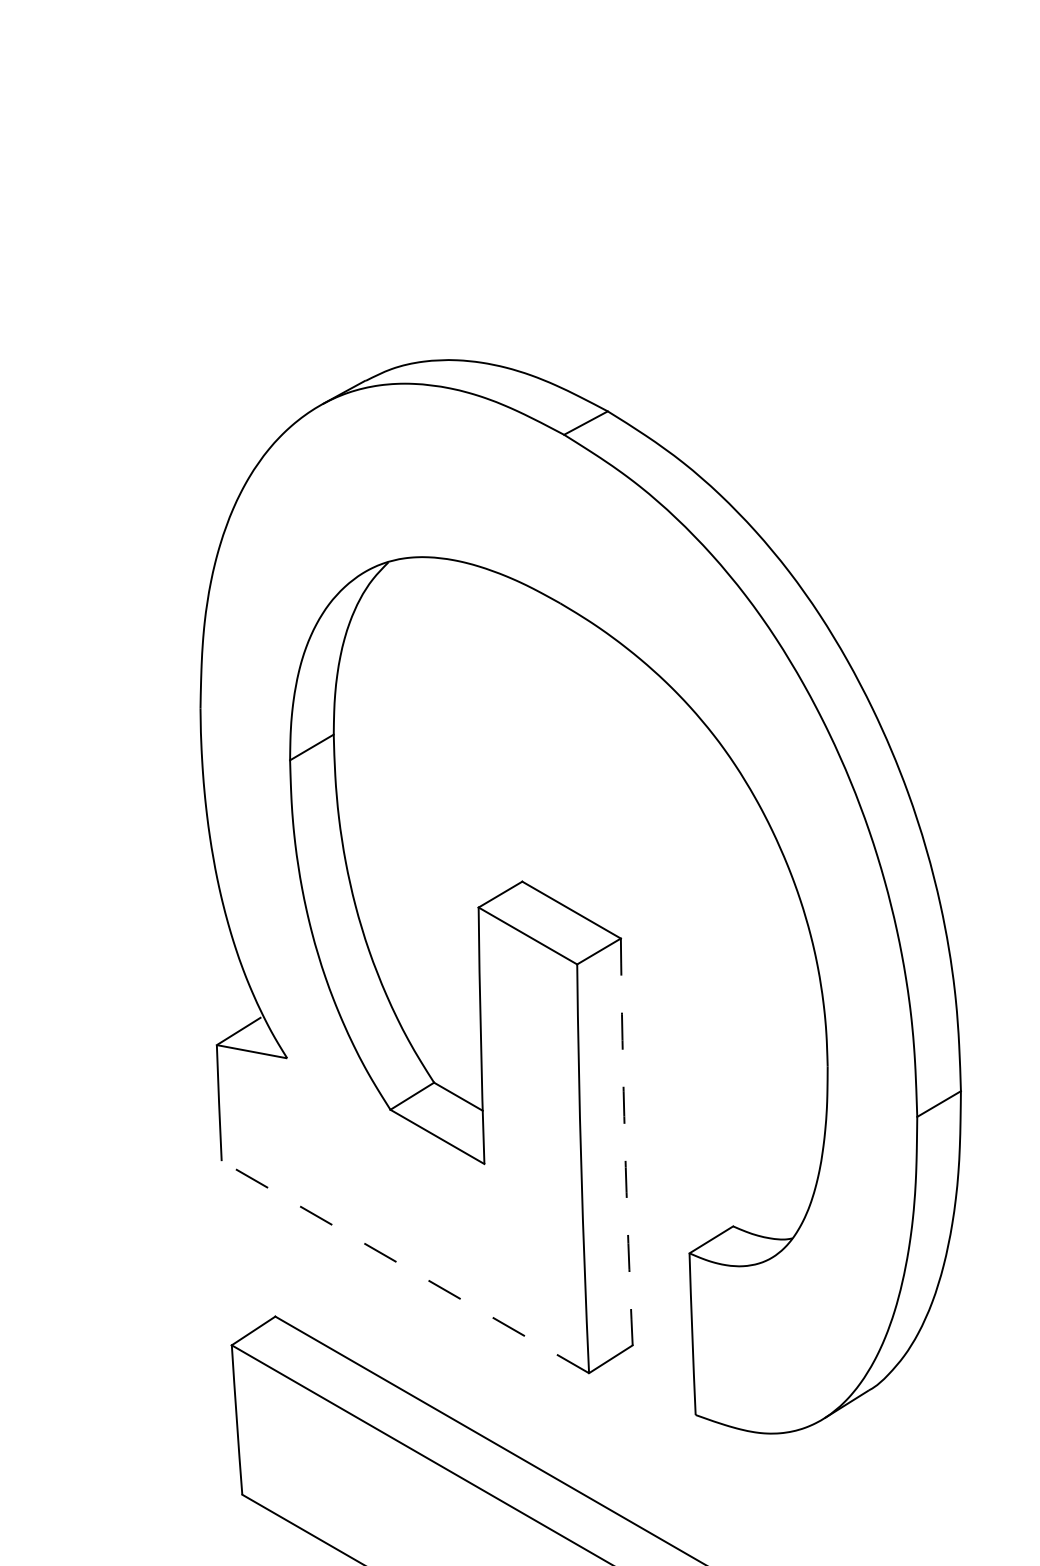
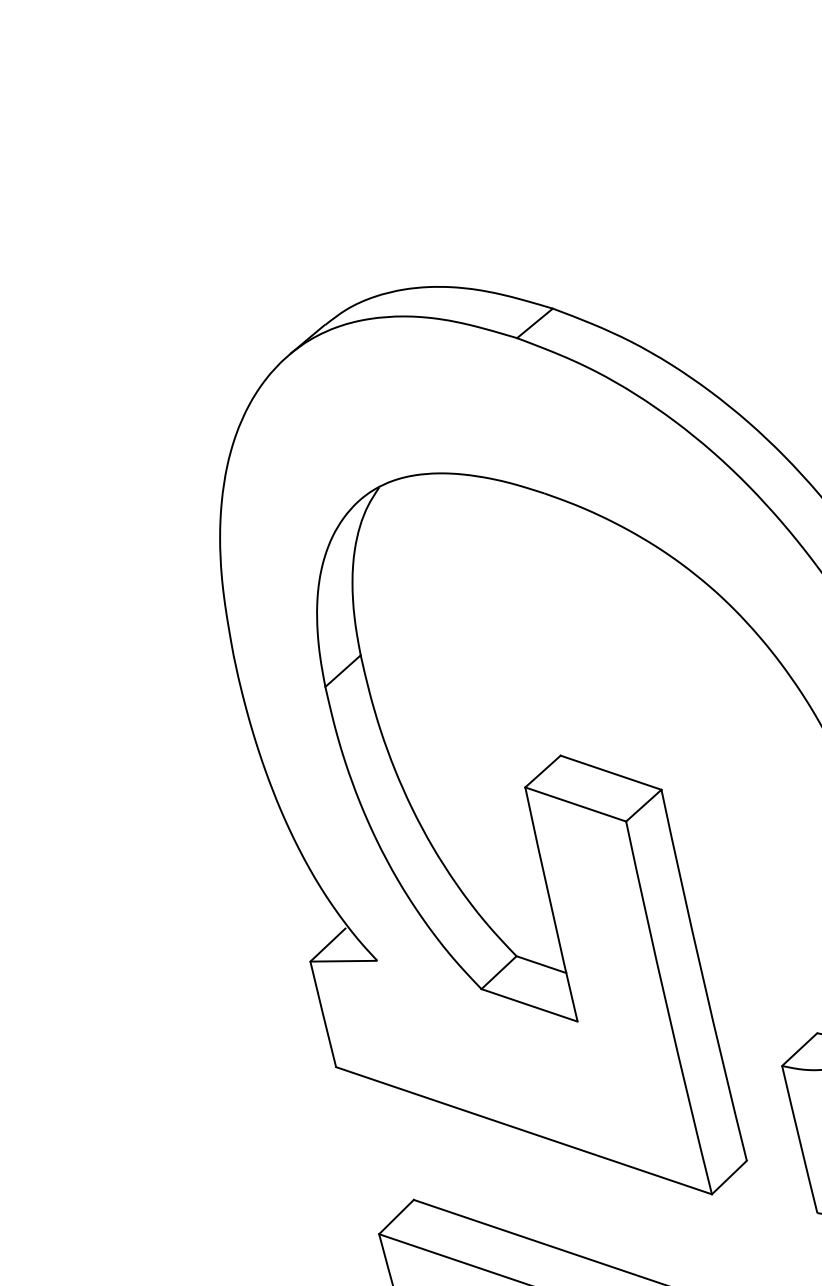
arc: (625, 1142) -> (703, 976), dashed -> solid
line: (404, 1266) -> (523, 1130), dashed -> solid

